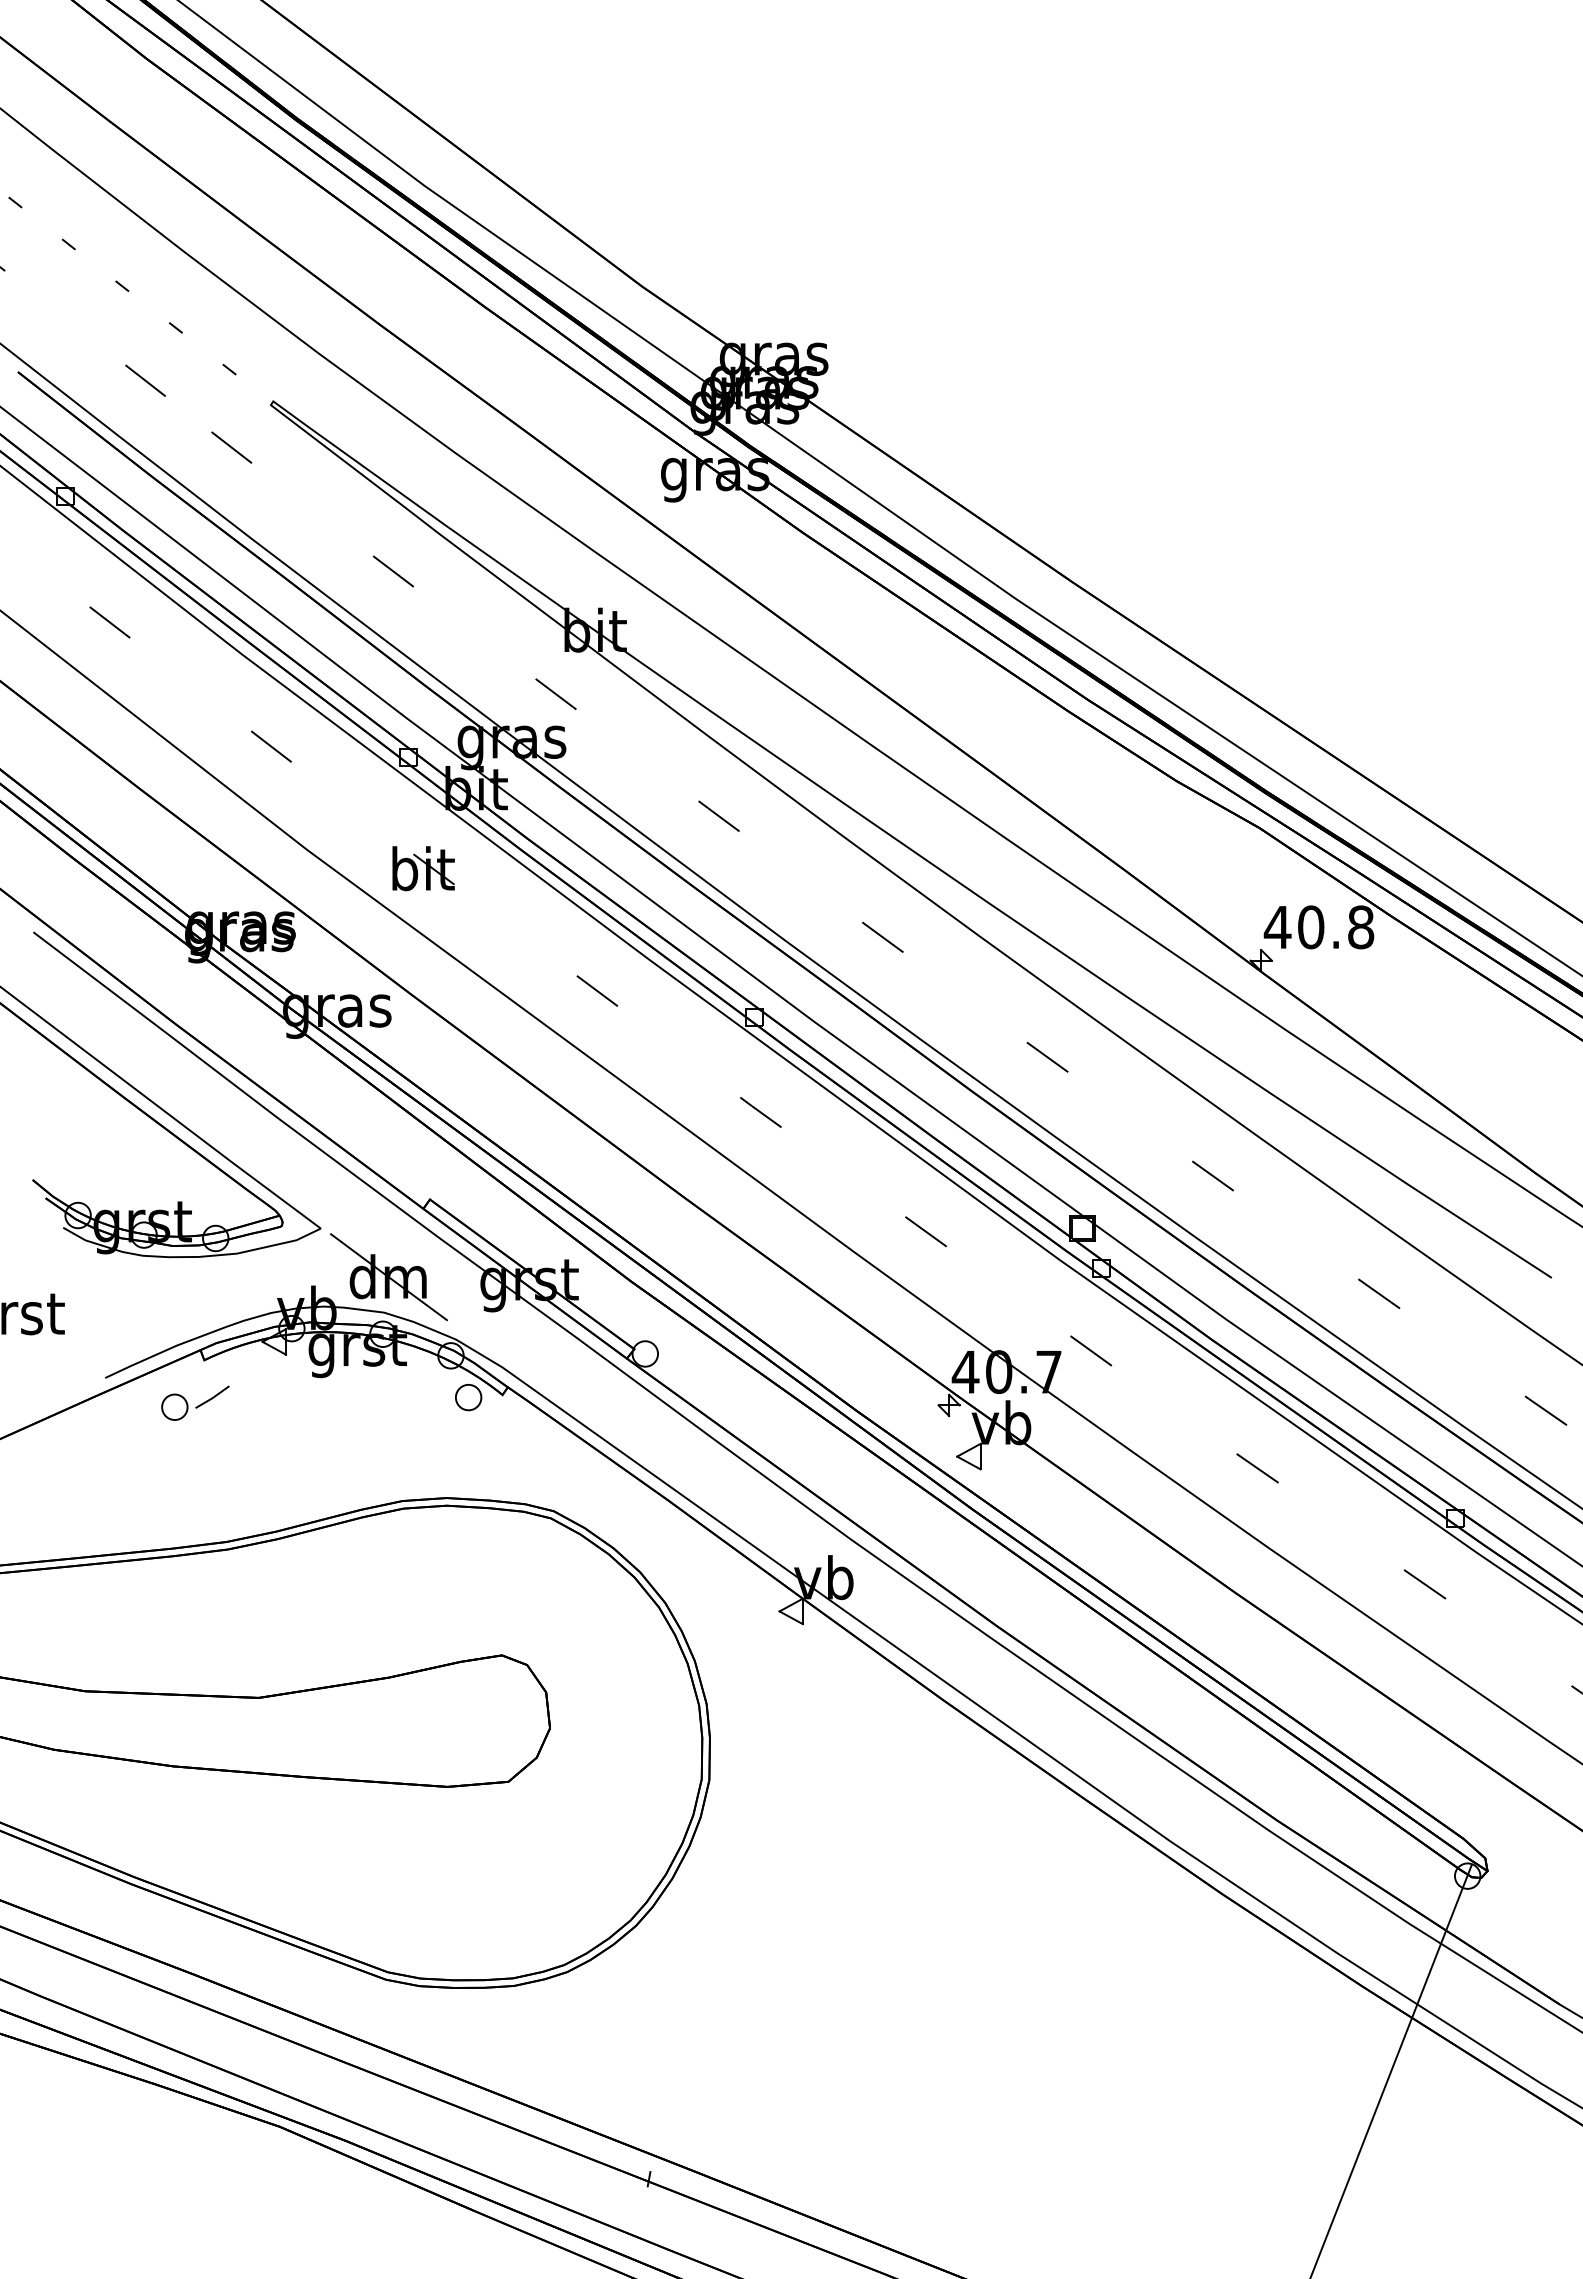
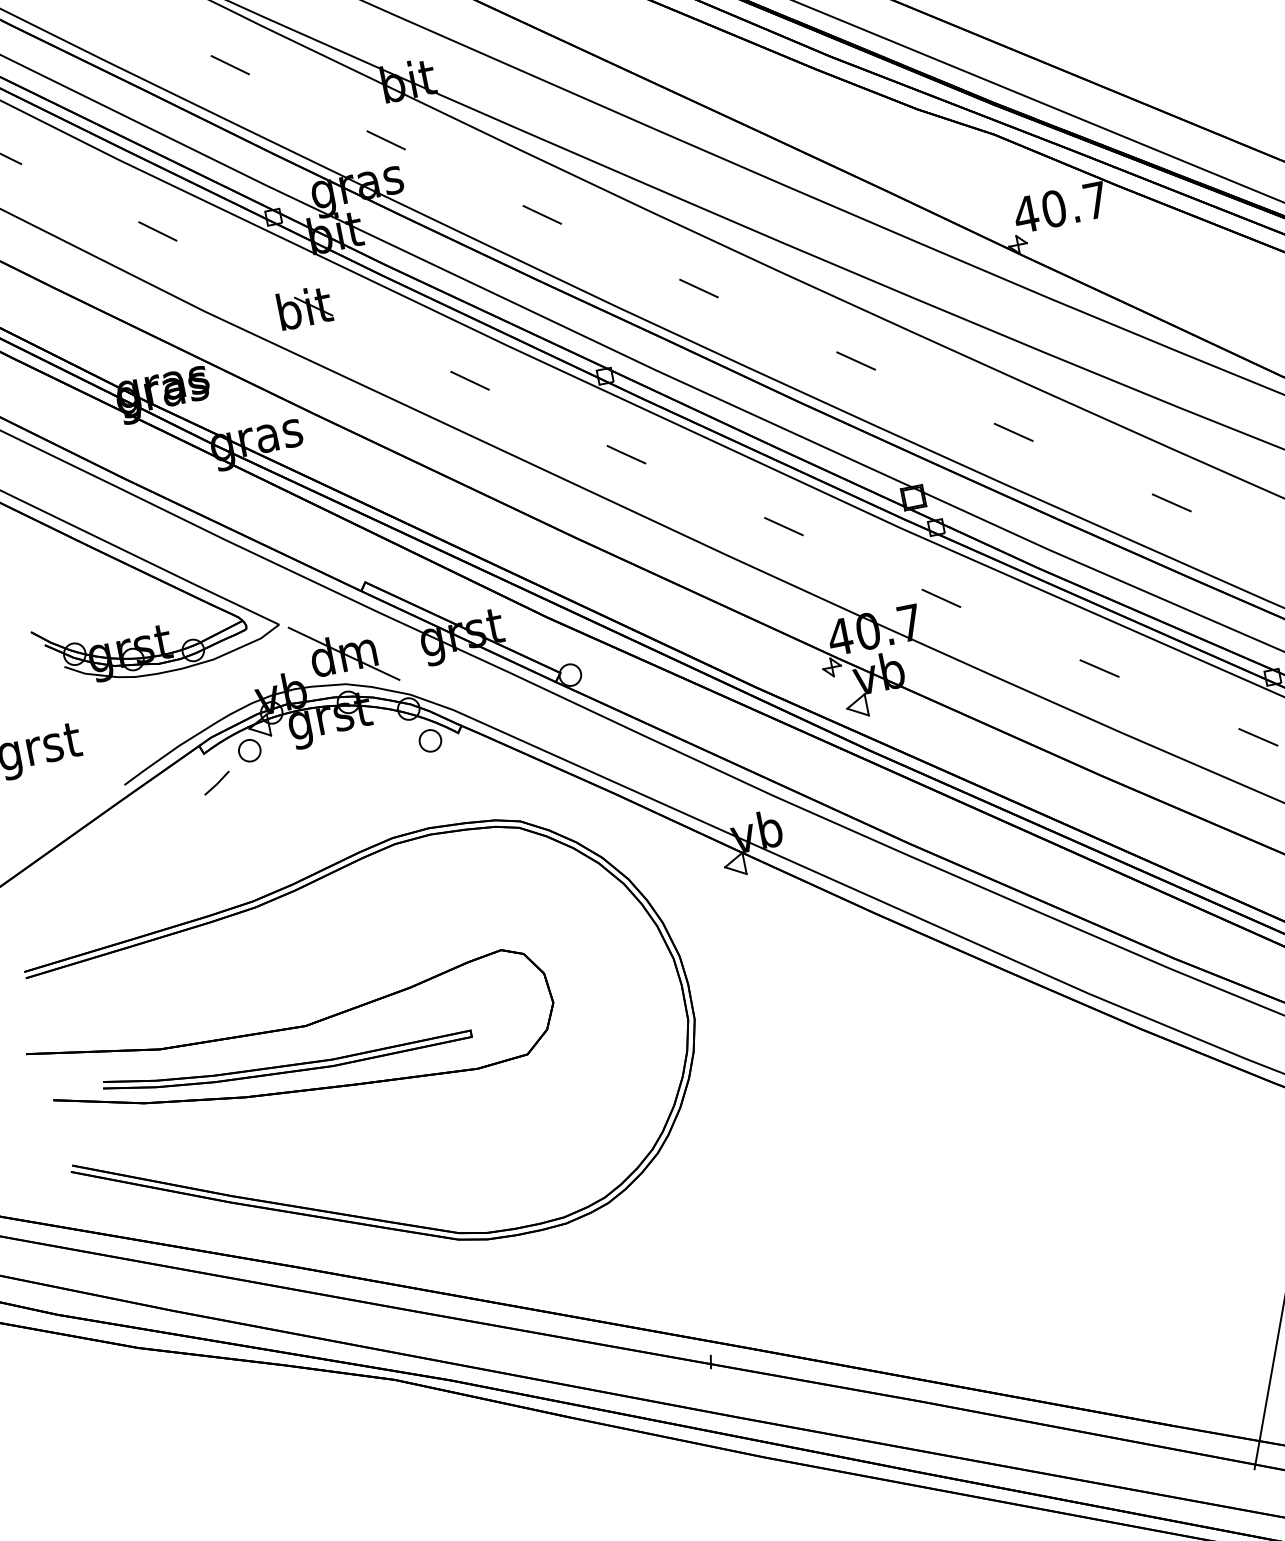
text: (1361, 927) -> (1096, 200), 40.8 -> 40.7
part: (174, 1406) -> (249, 750), moved
part: (229, 1733) -> (287, 1060), added

